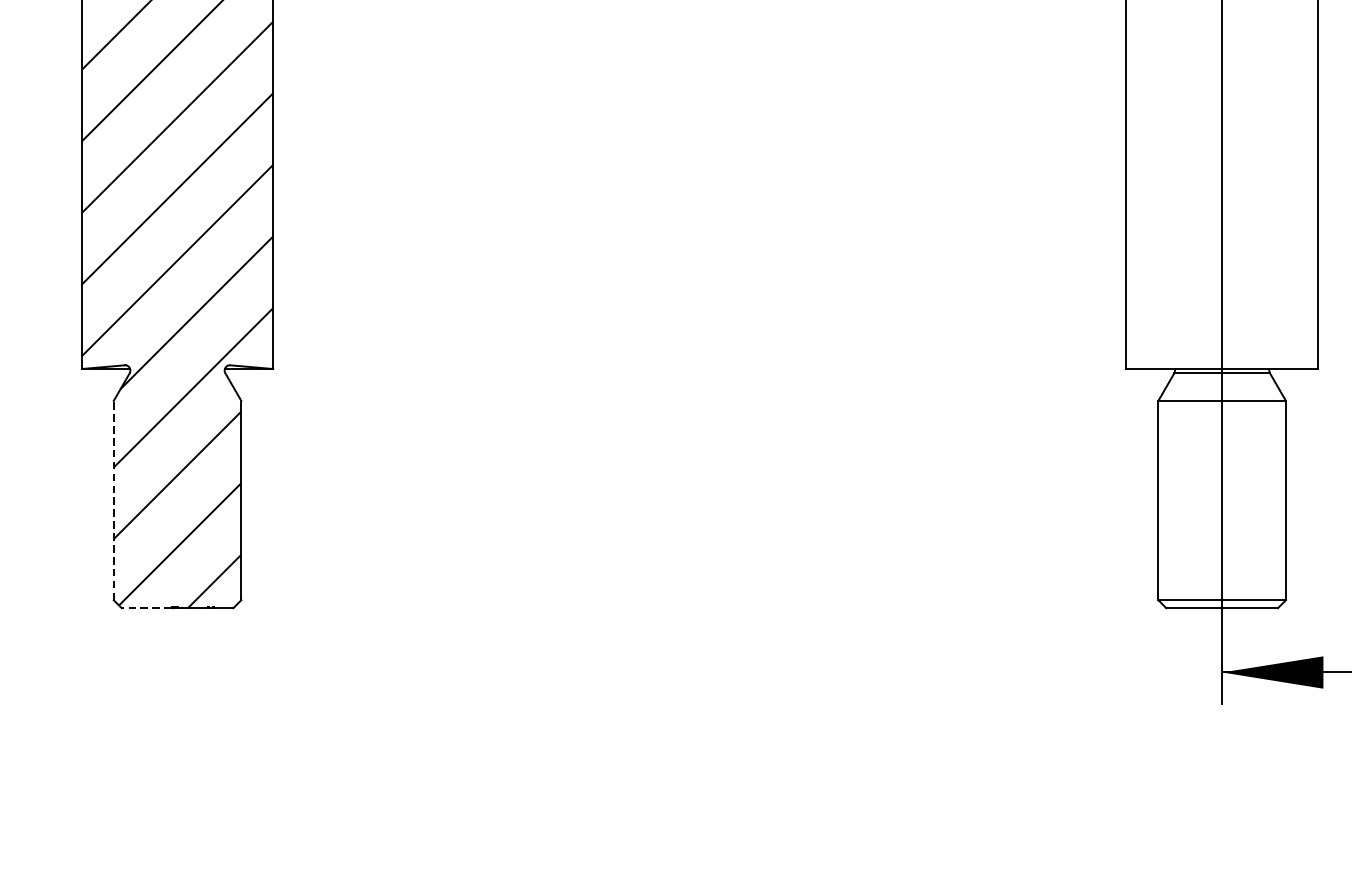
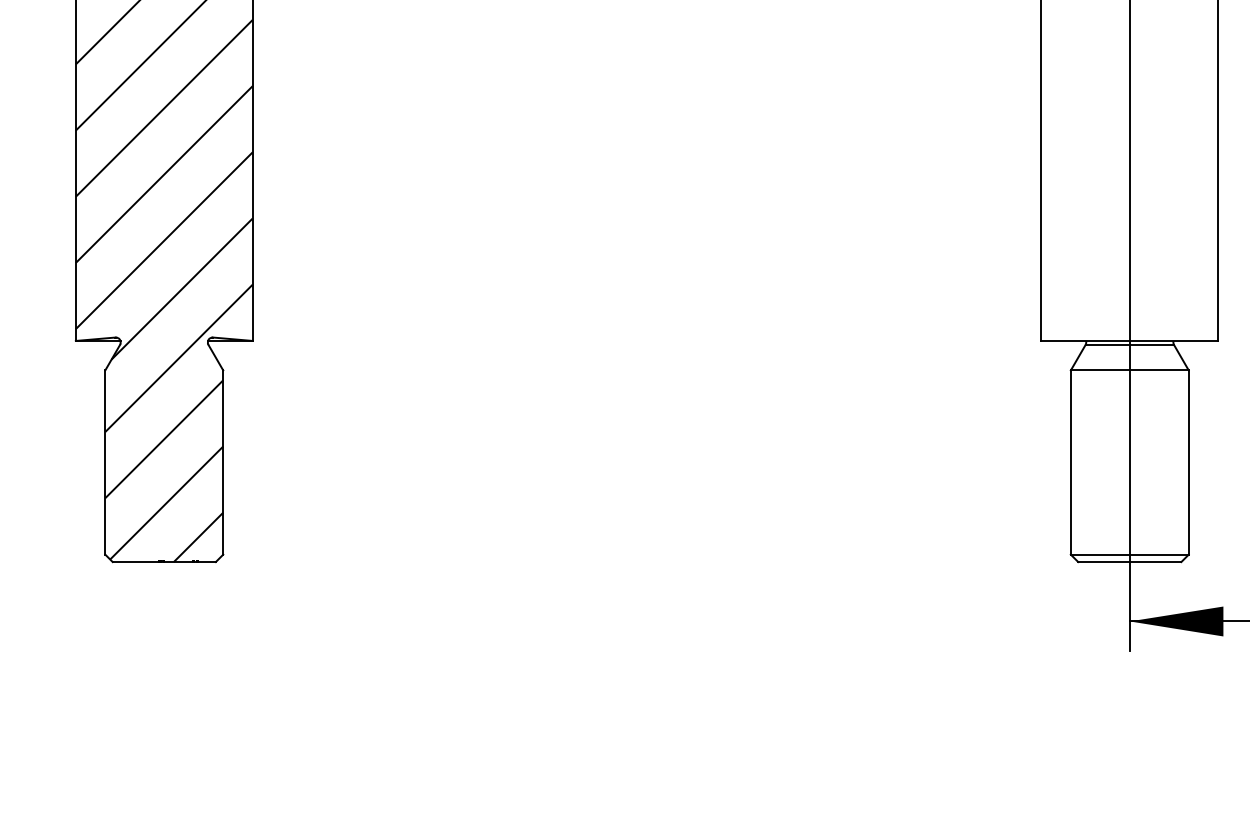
line: (113, 500) -> (105, 462), dashed -> solid
line: (146, 608) -> (135, 562), dashed -> solid

